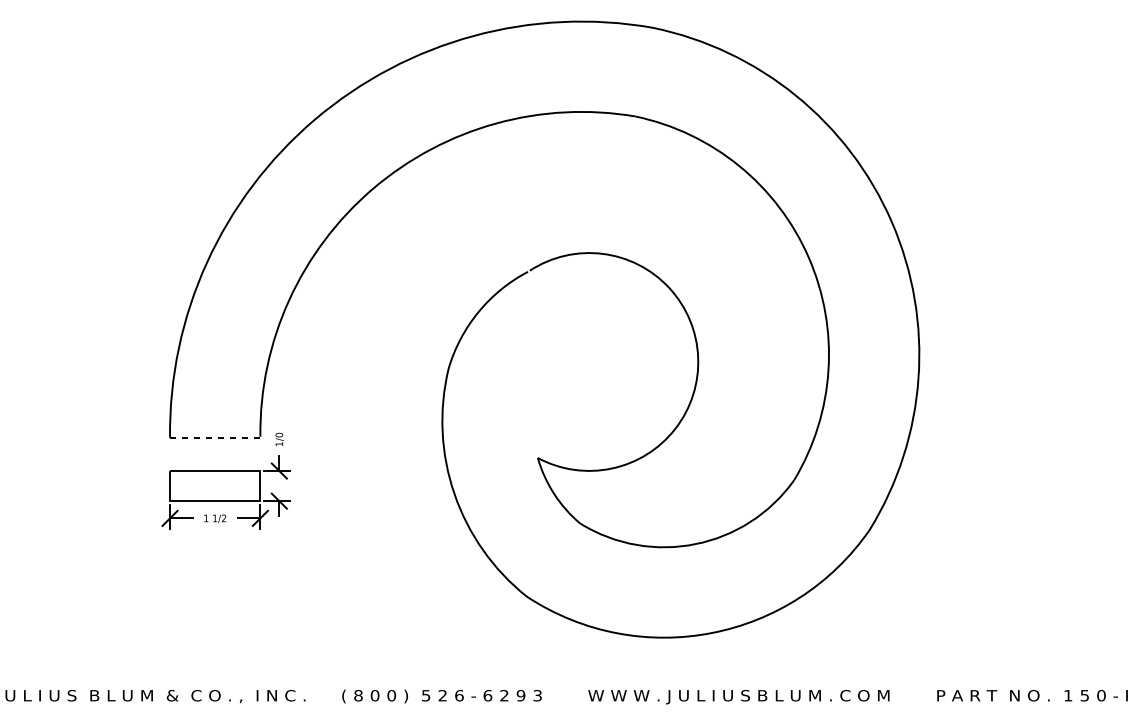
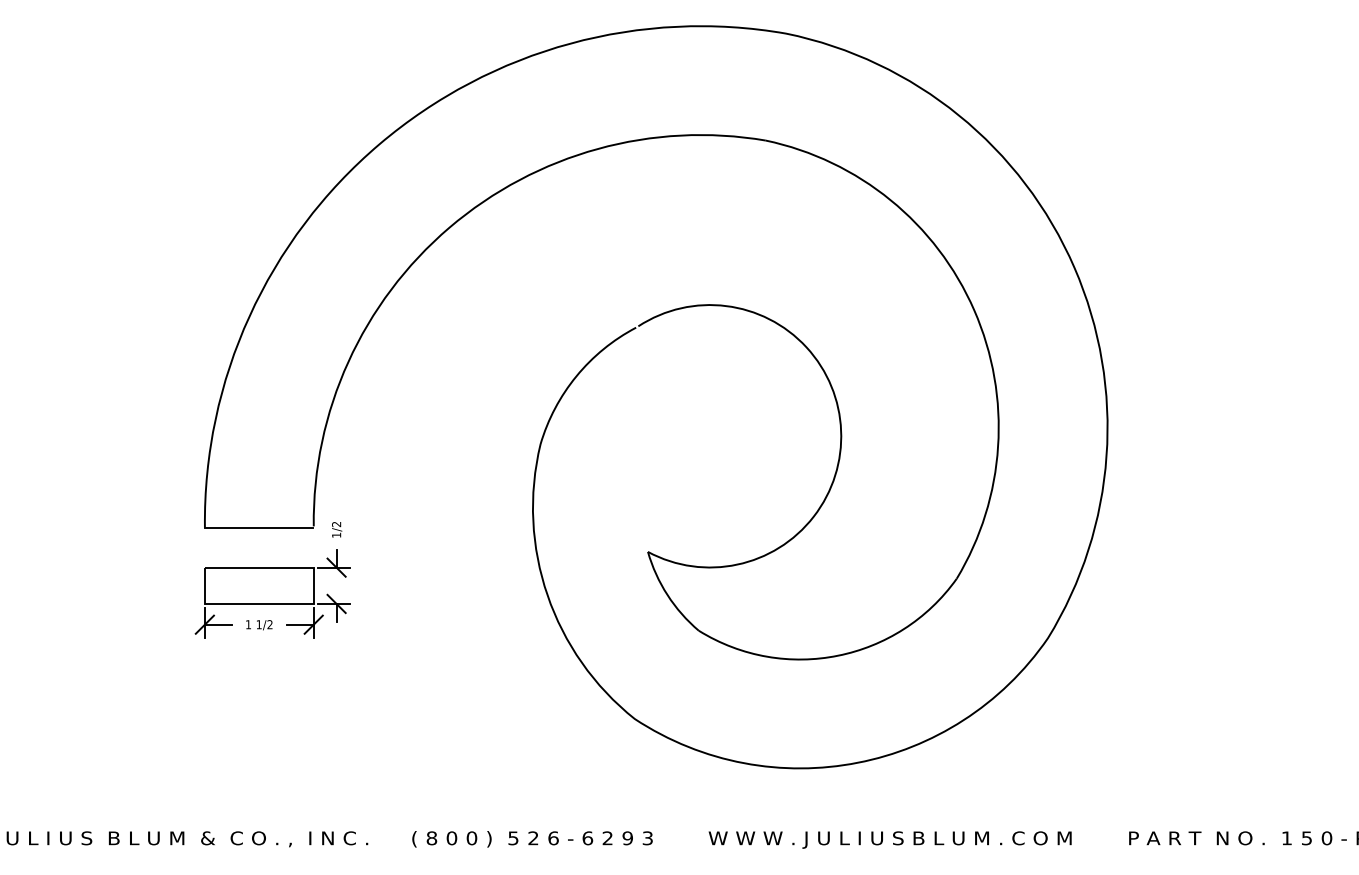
text: (279, 435) -> (336, 524), 1/0 -> 1/2
line: (215, 437) -> (259, 527), dashed -> solid

